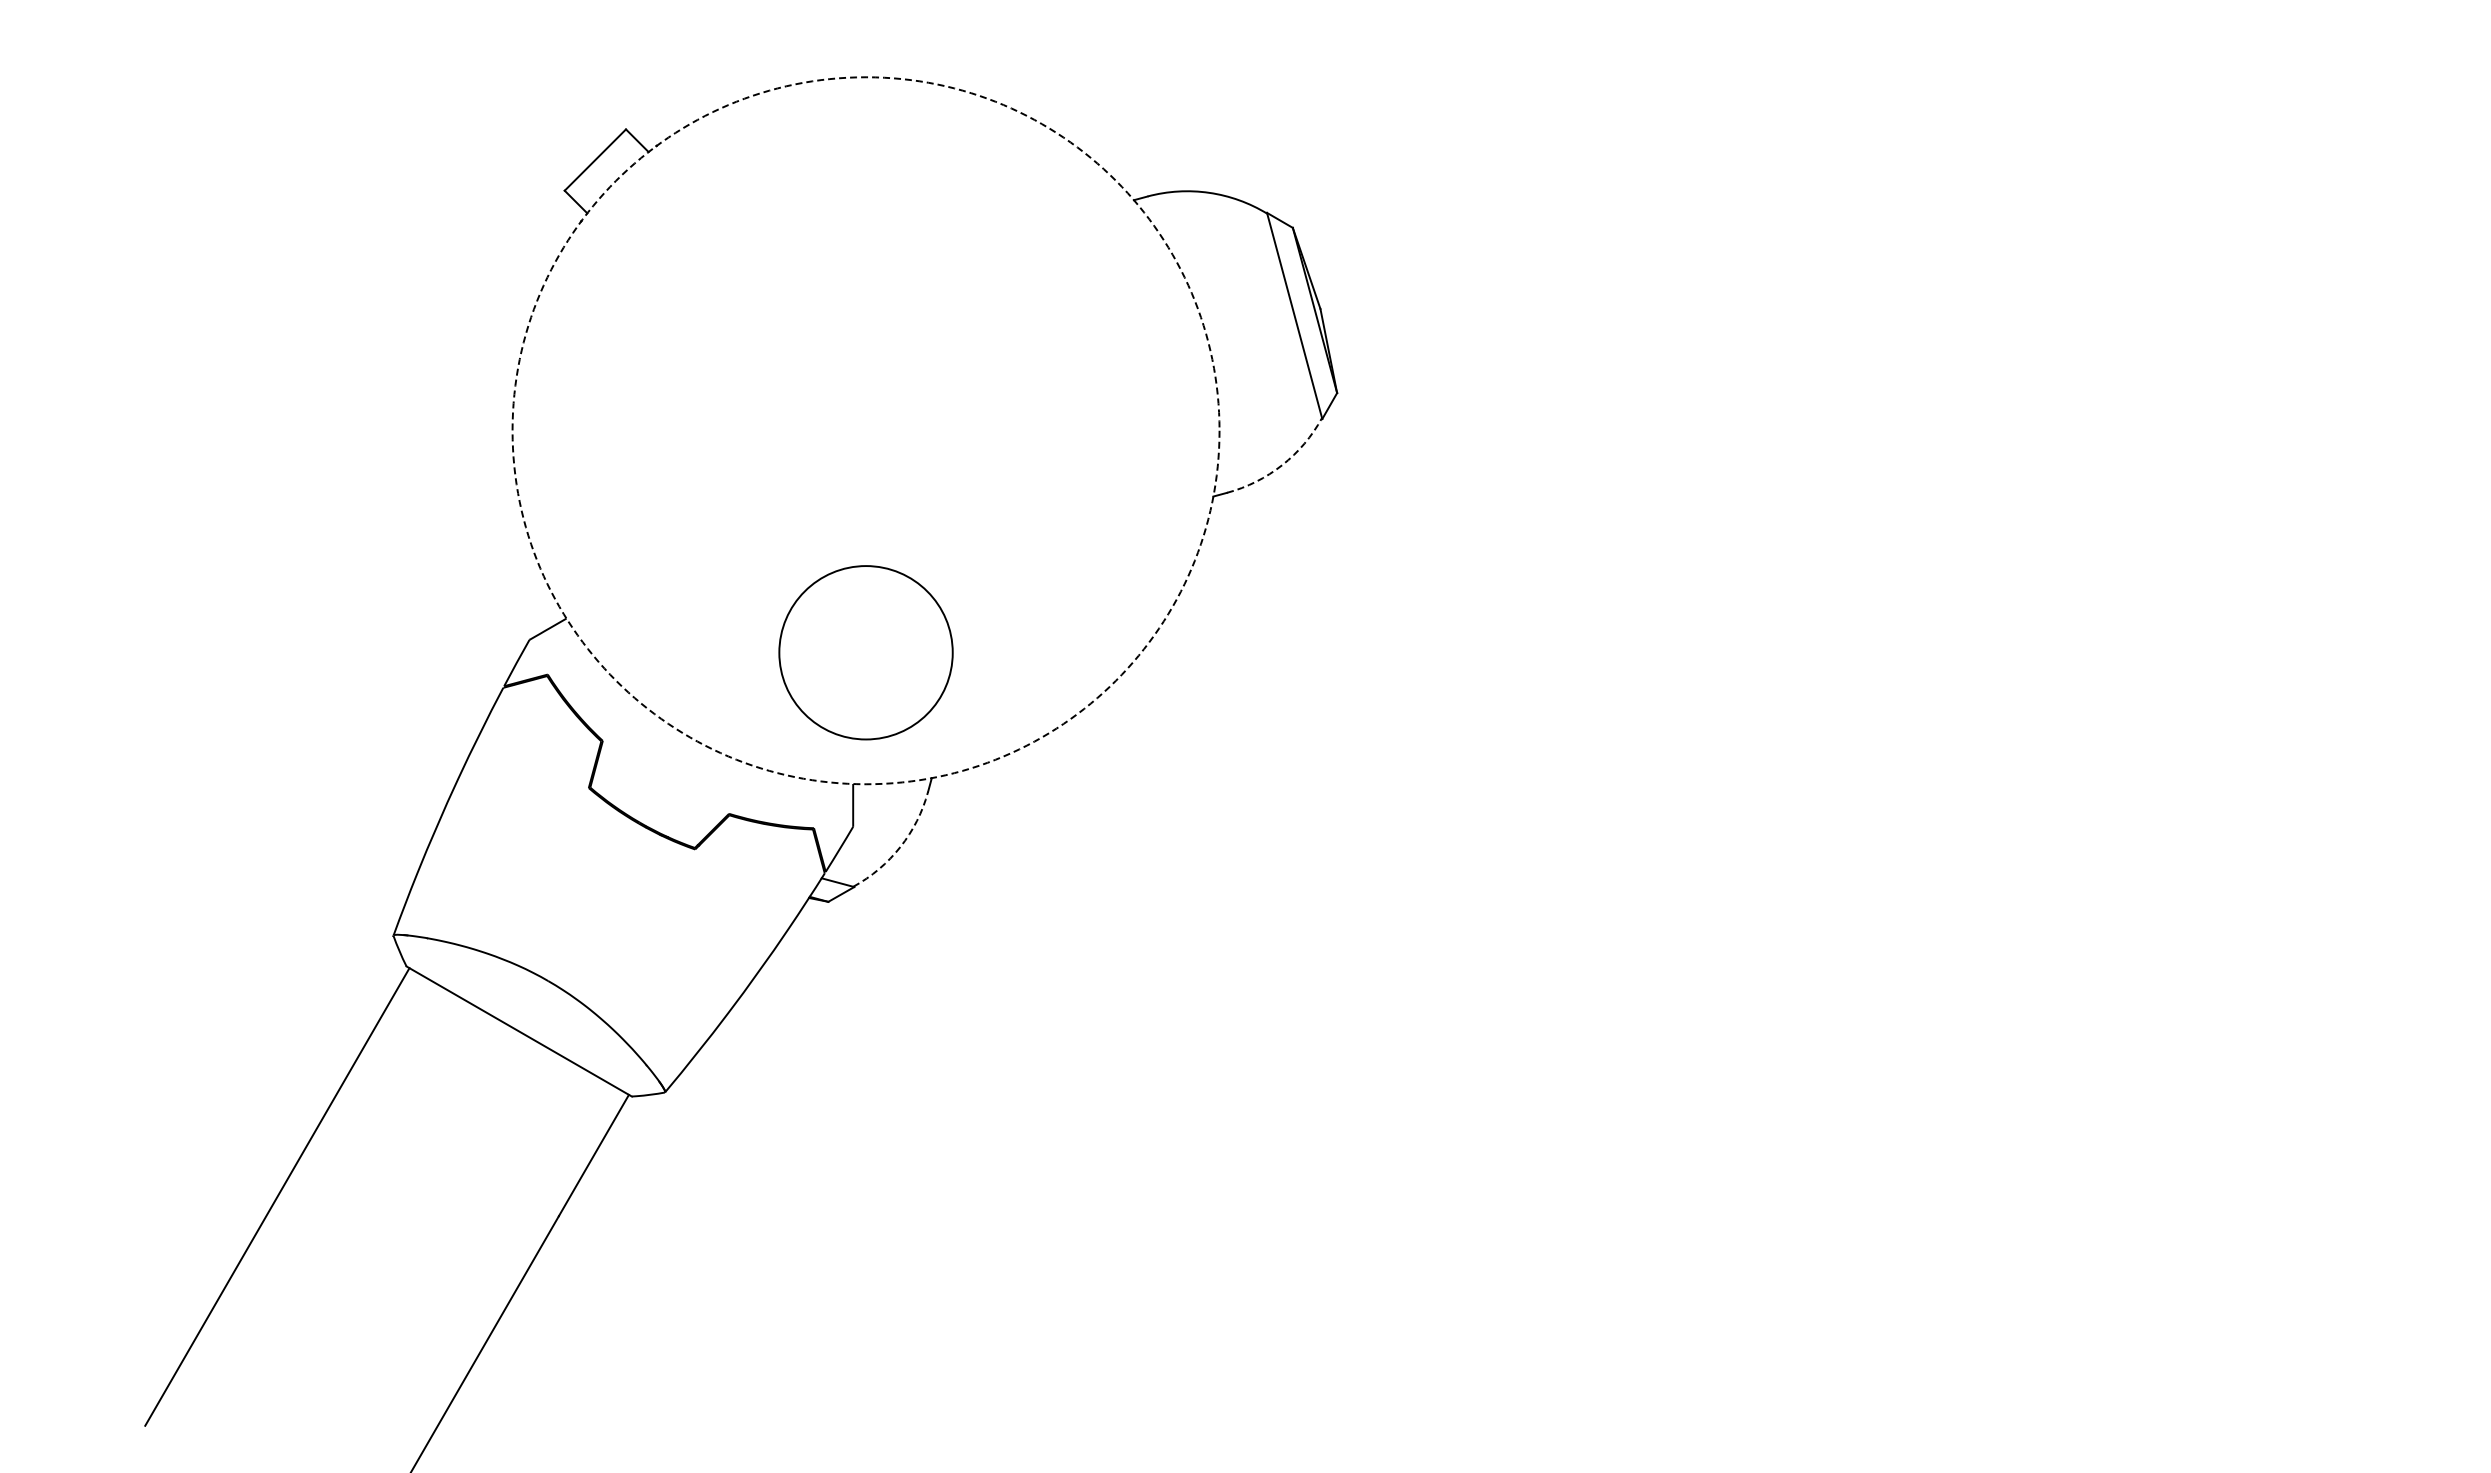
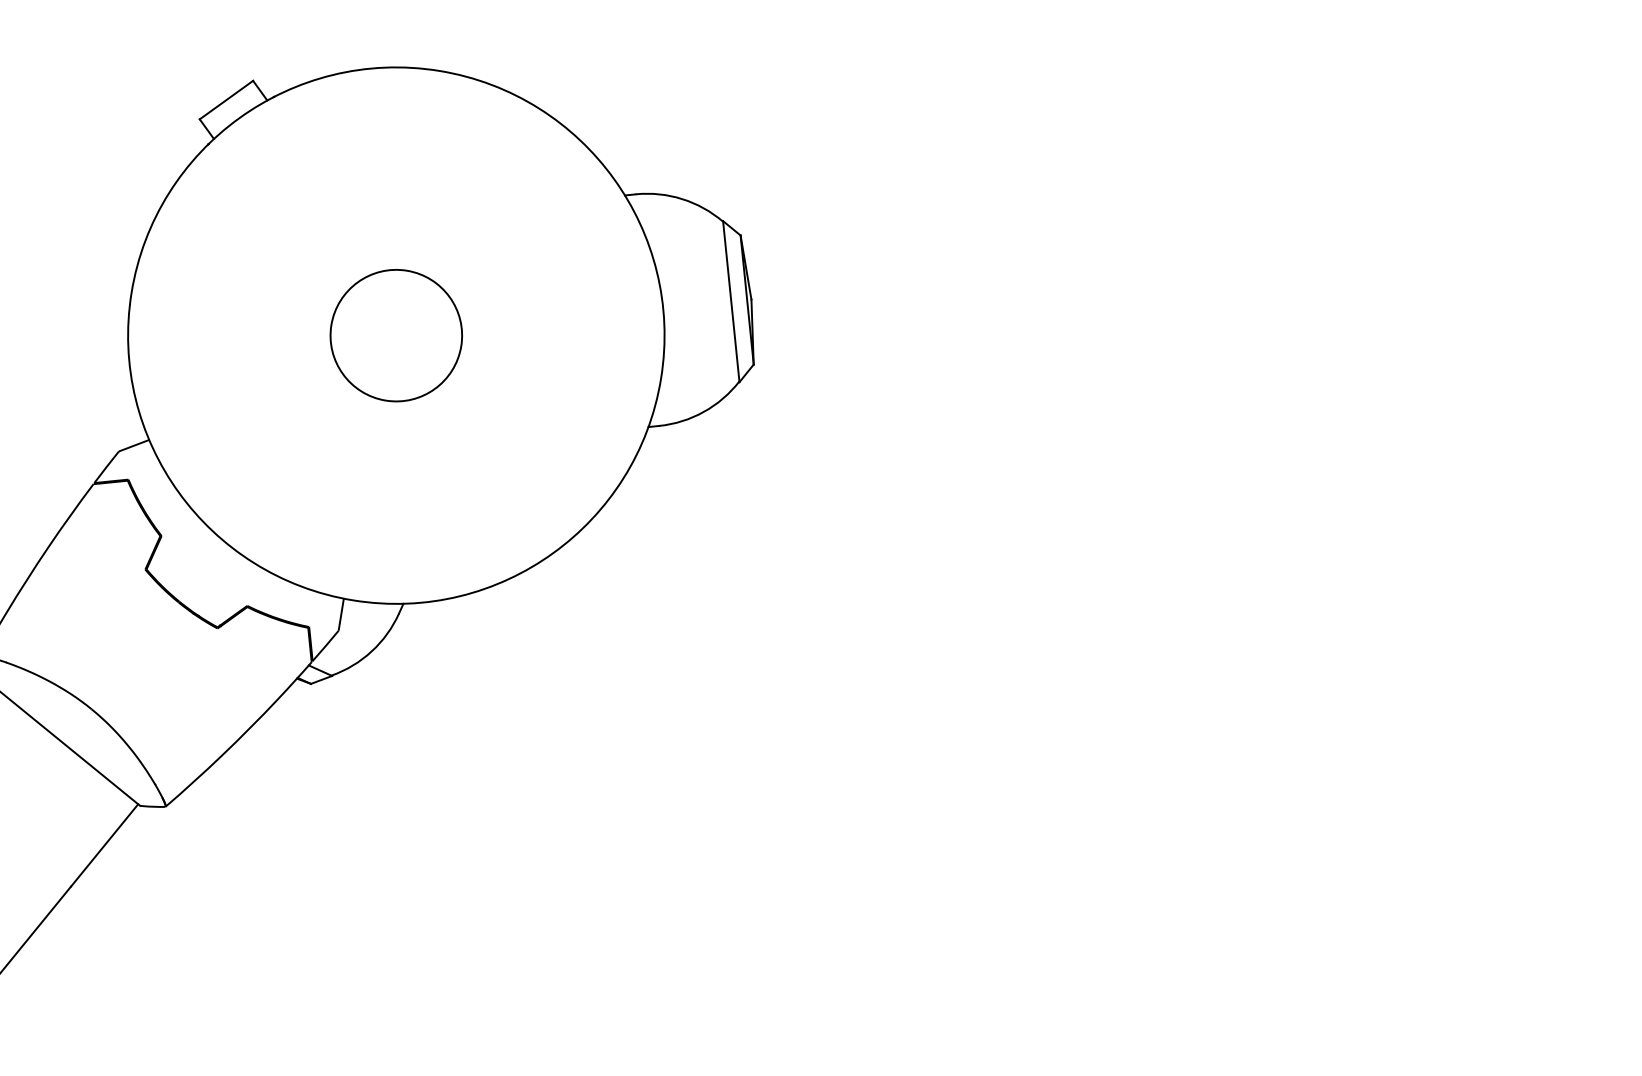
circle: (865, 430) -> (395, 335), dashed -> solid
arc: (1282, 465) -> (704, 412), dashed -> solid
circle: (865, 652) -> (395, 335), moved
arc: (900, 846) -> (371, 651), dashed -> solid

